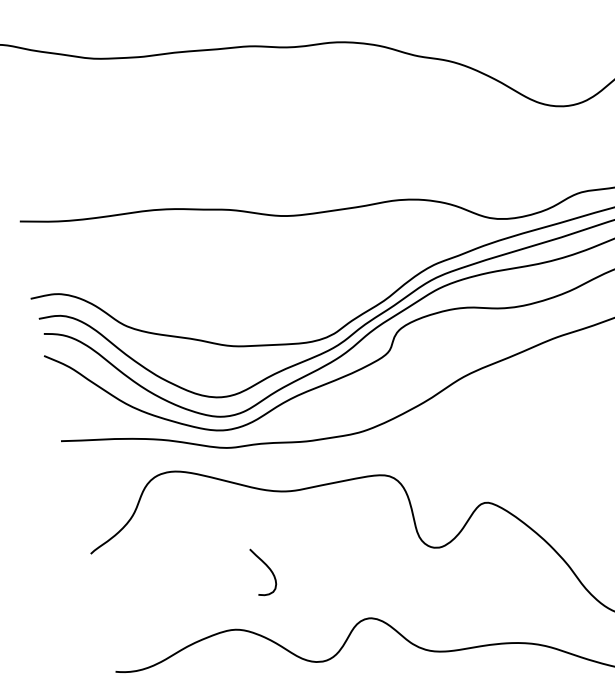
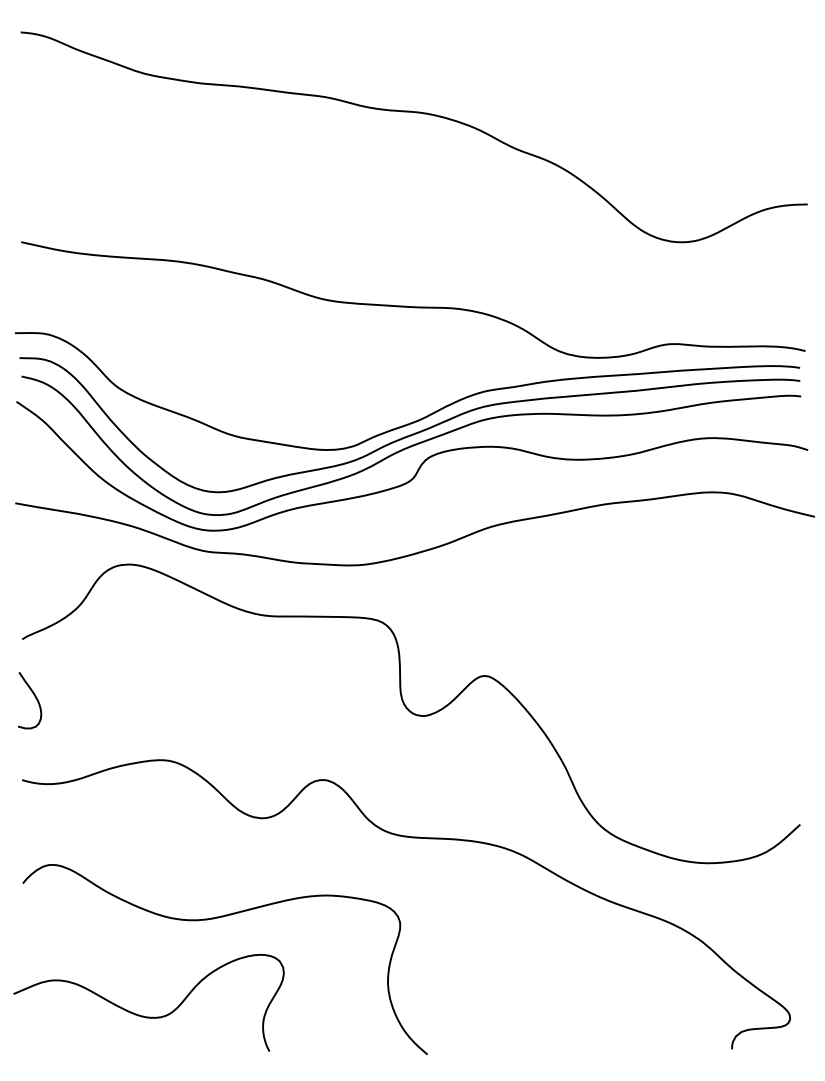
curve: (268, 568) -> (35, 698), moved

